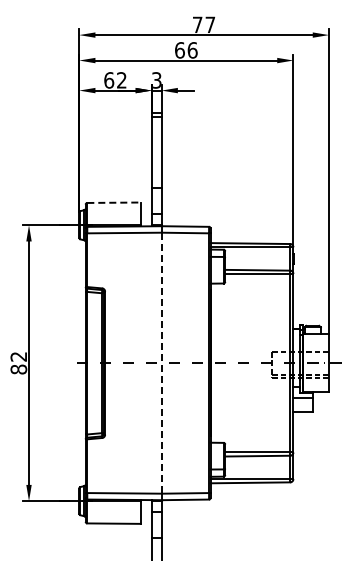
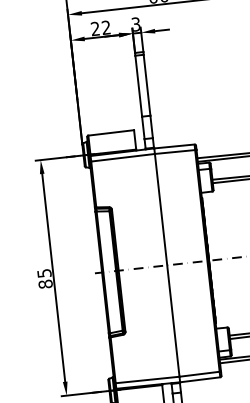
text: (109, 80) -> (95, 28), 62 -> 22
line: (114, 202) -> (111, 132), dashed -> solid
text: (18, 356) -> (44, 273), 82 -> 85
line: (161, 363) -> (166, 265), dashed -> solid

